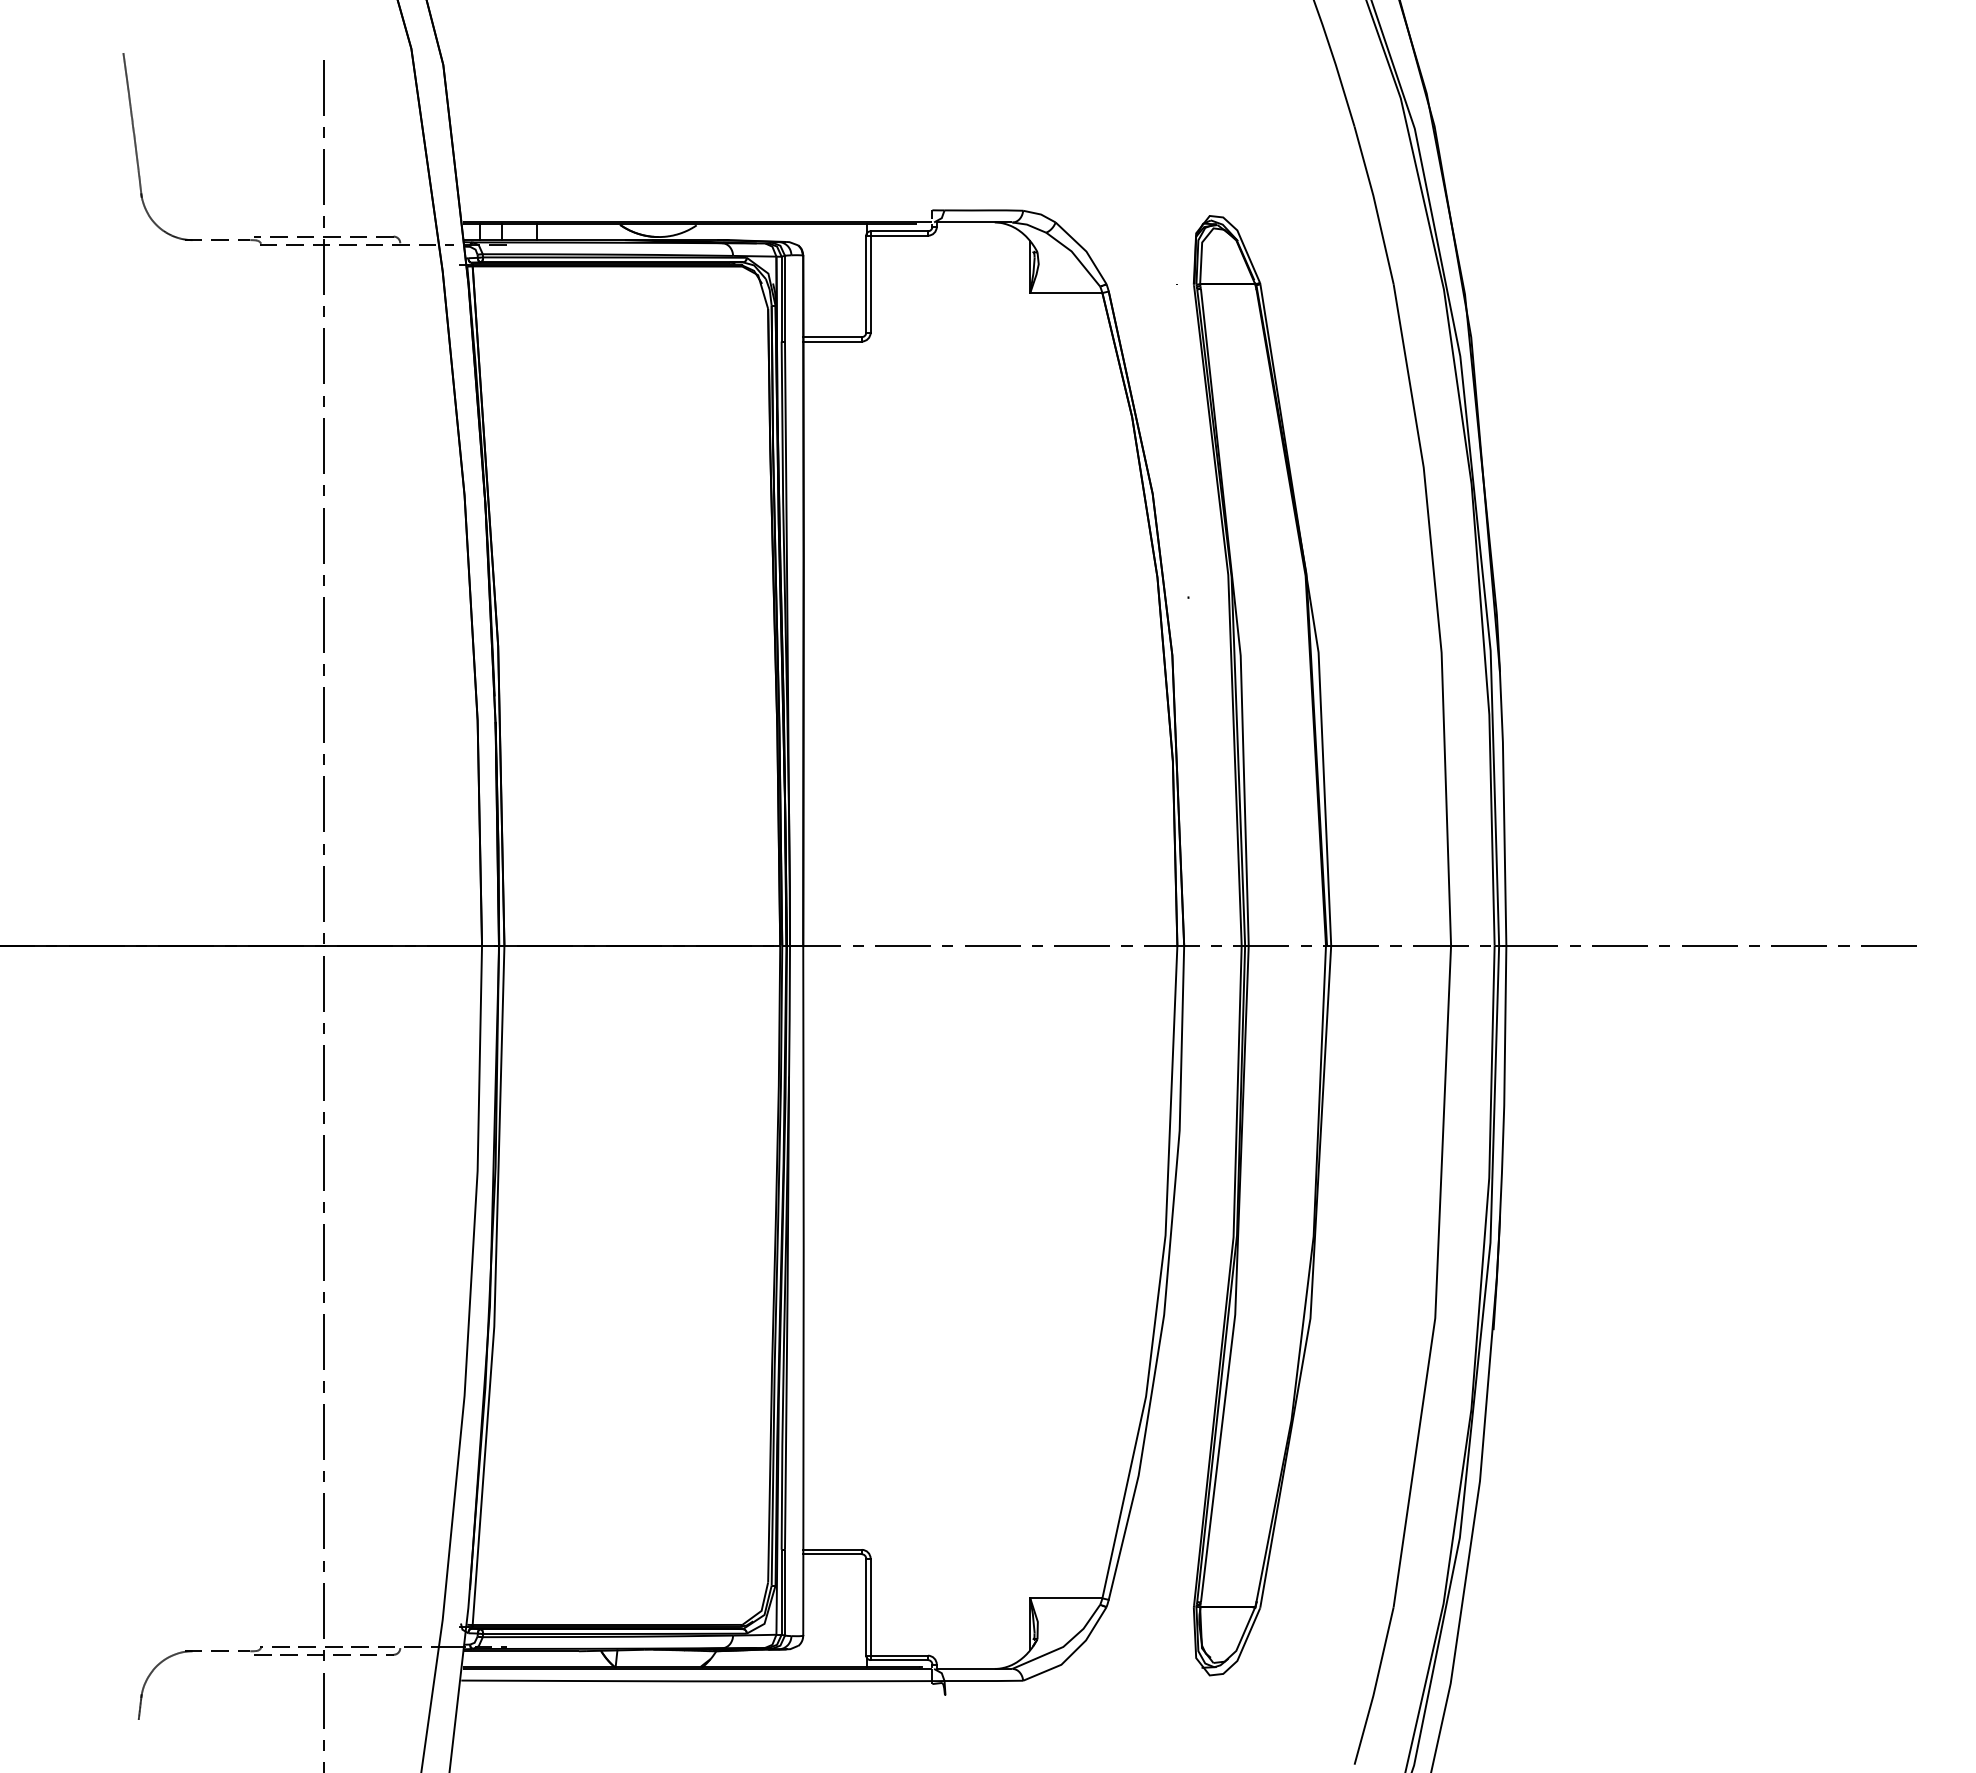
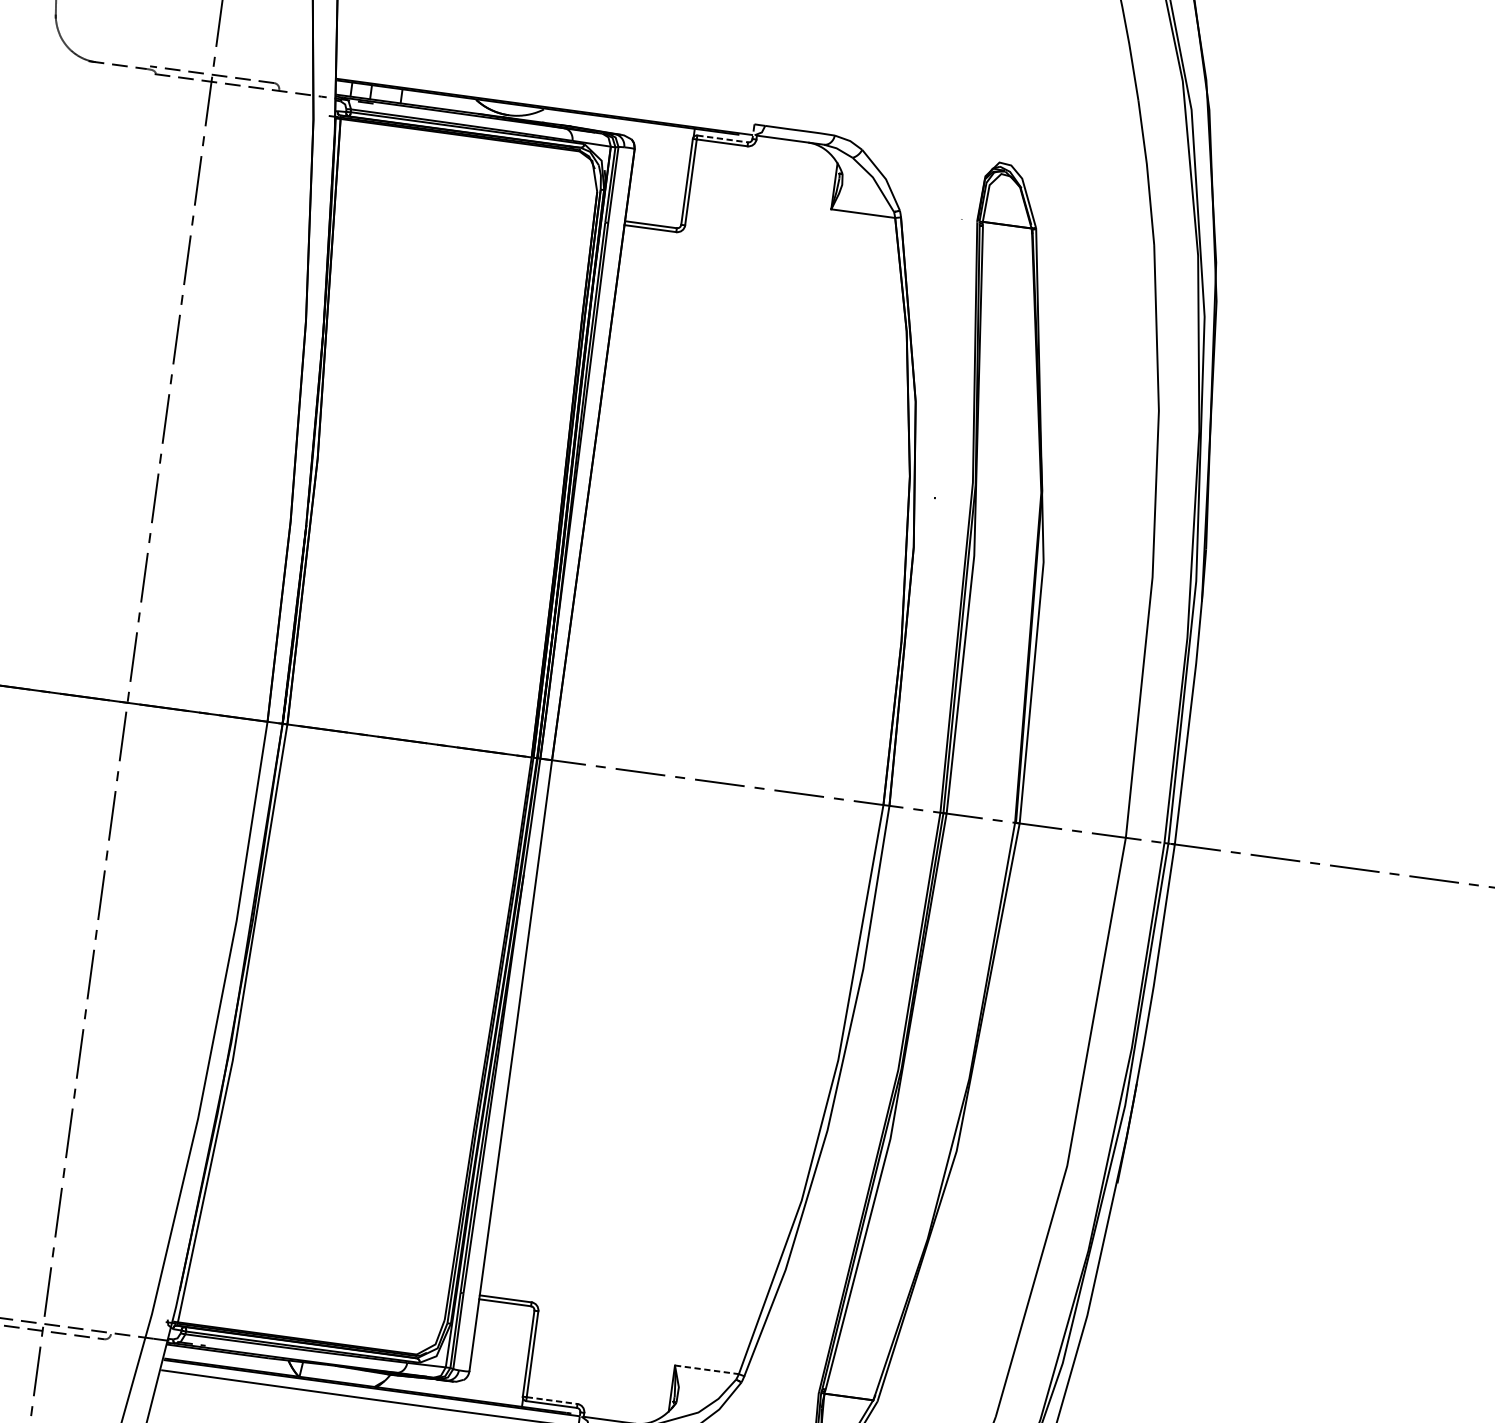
line: (899, 231) -> (722, 139), solid -> dashed
line: (1066, 1598) -> (707, 1369), solid -> dashed
line: (899, 1655) -> (552, 1400), solid -> dashed

